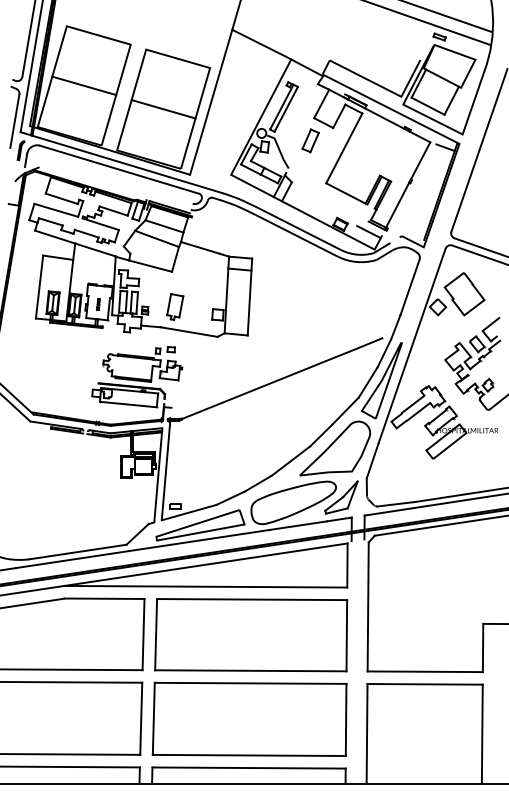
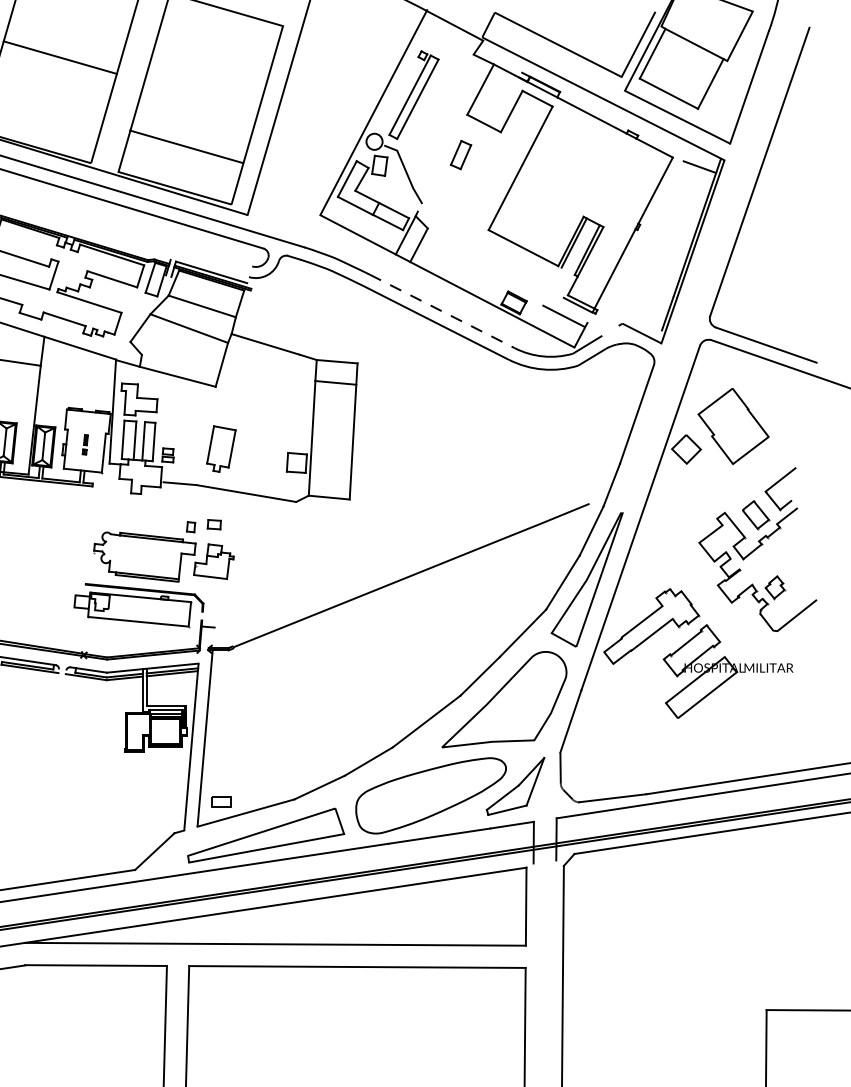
line: (163, 109) -> (186, 147), moved
part: (310, 140) -> (460, 154), size x0.7
line: (300, 229) -> (443, 311), solid -> dashed

